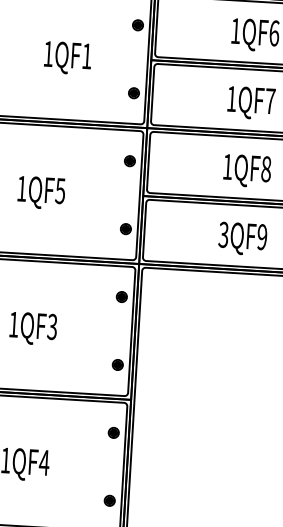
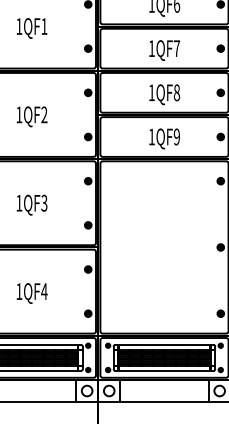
text: (67, 58) -> (31, 28), moved
text: (60, 190) -> (44, 114), 1QF5 -> 1QF2
text: (223, 234) -> (151, 136), 3QF9 -> 1QF9

